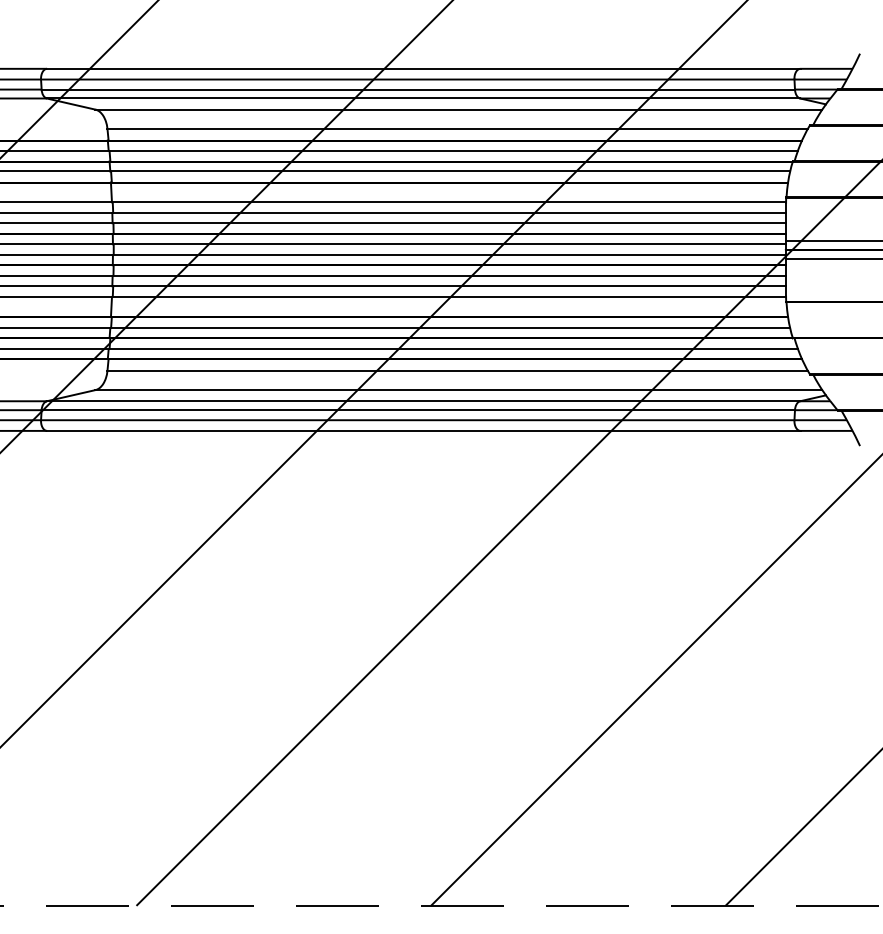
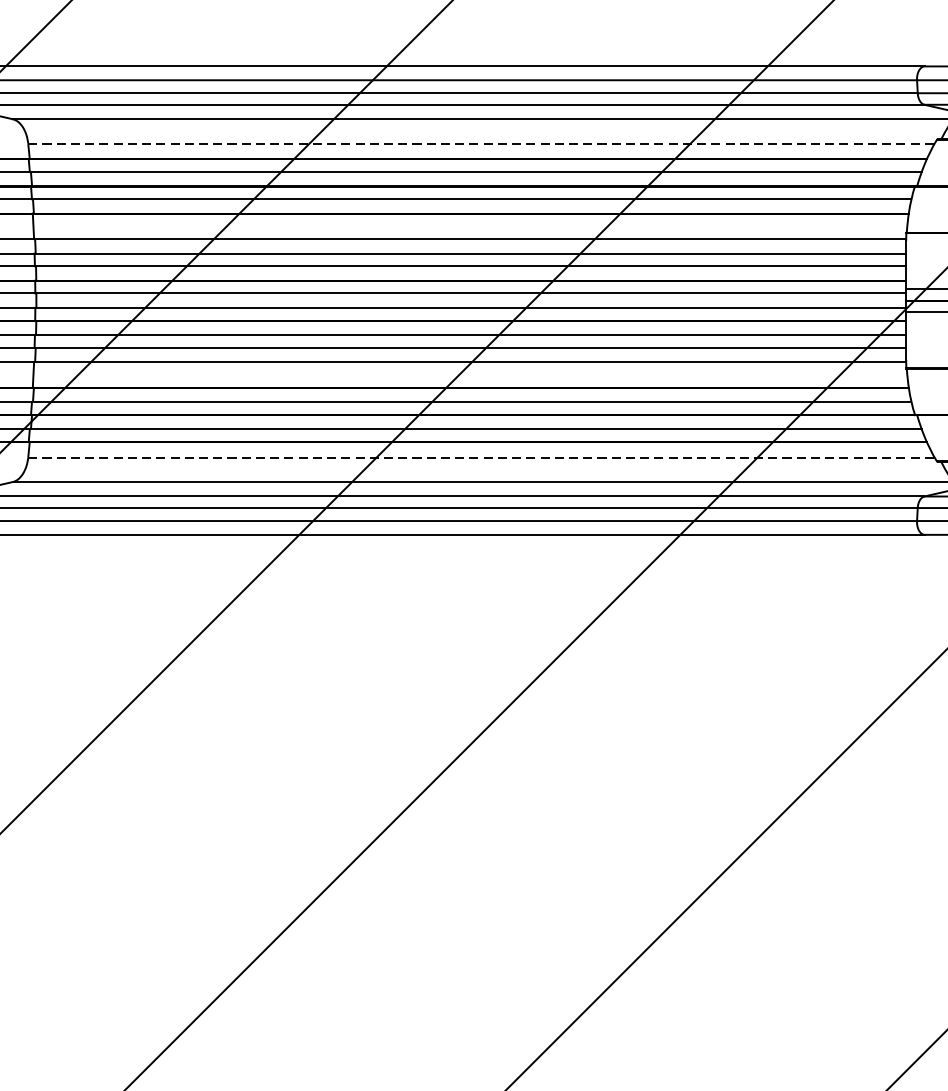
line: (458, 128) -> (482, 143), solid -> dashed
line: (458, 371) -> (482, 457), solid -> dashed

